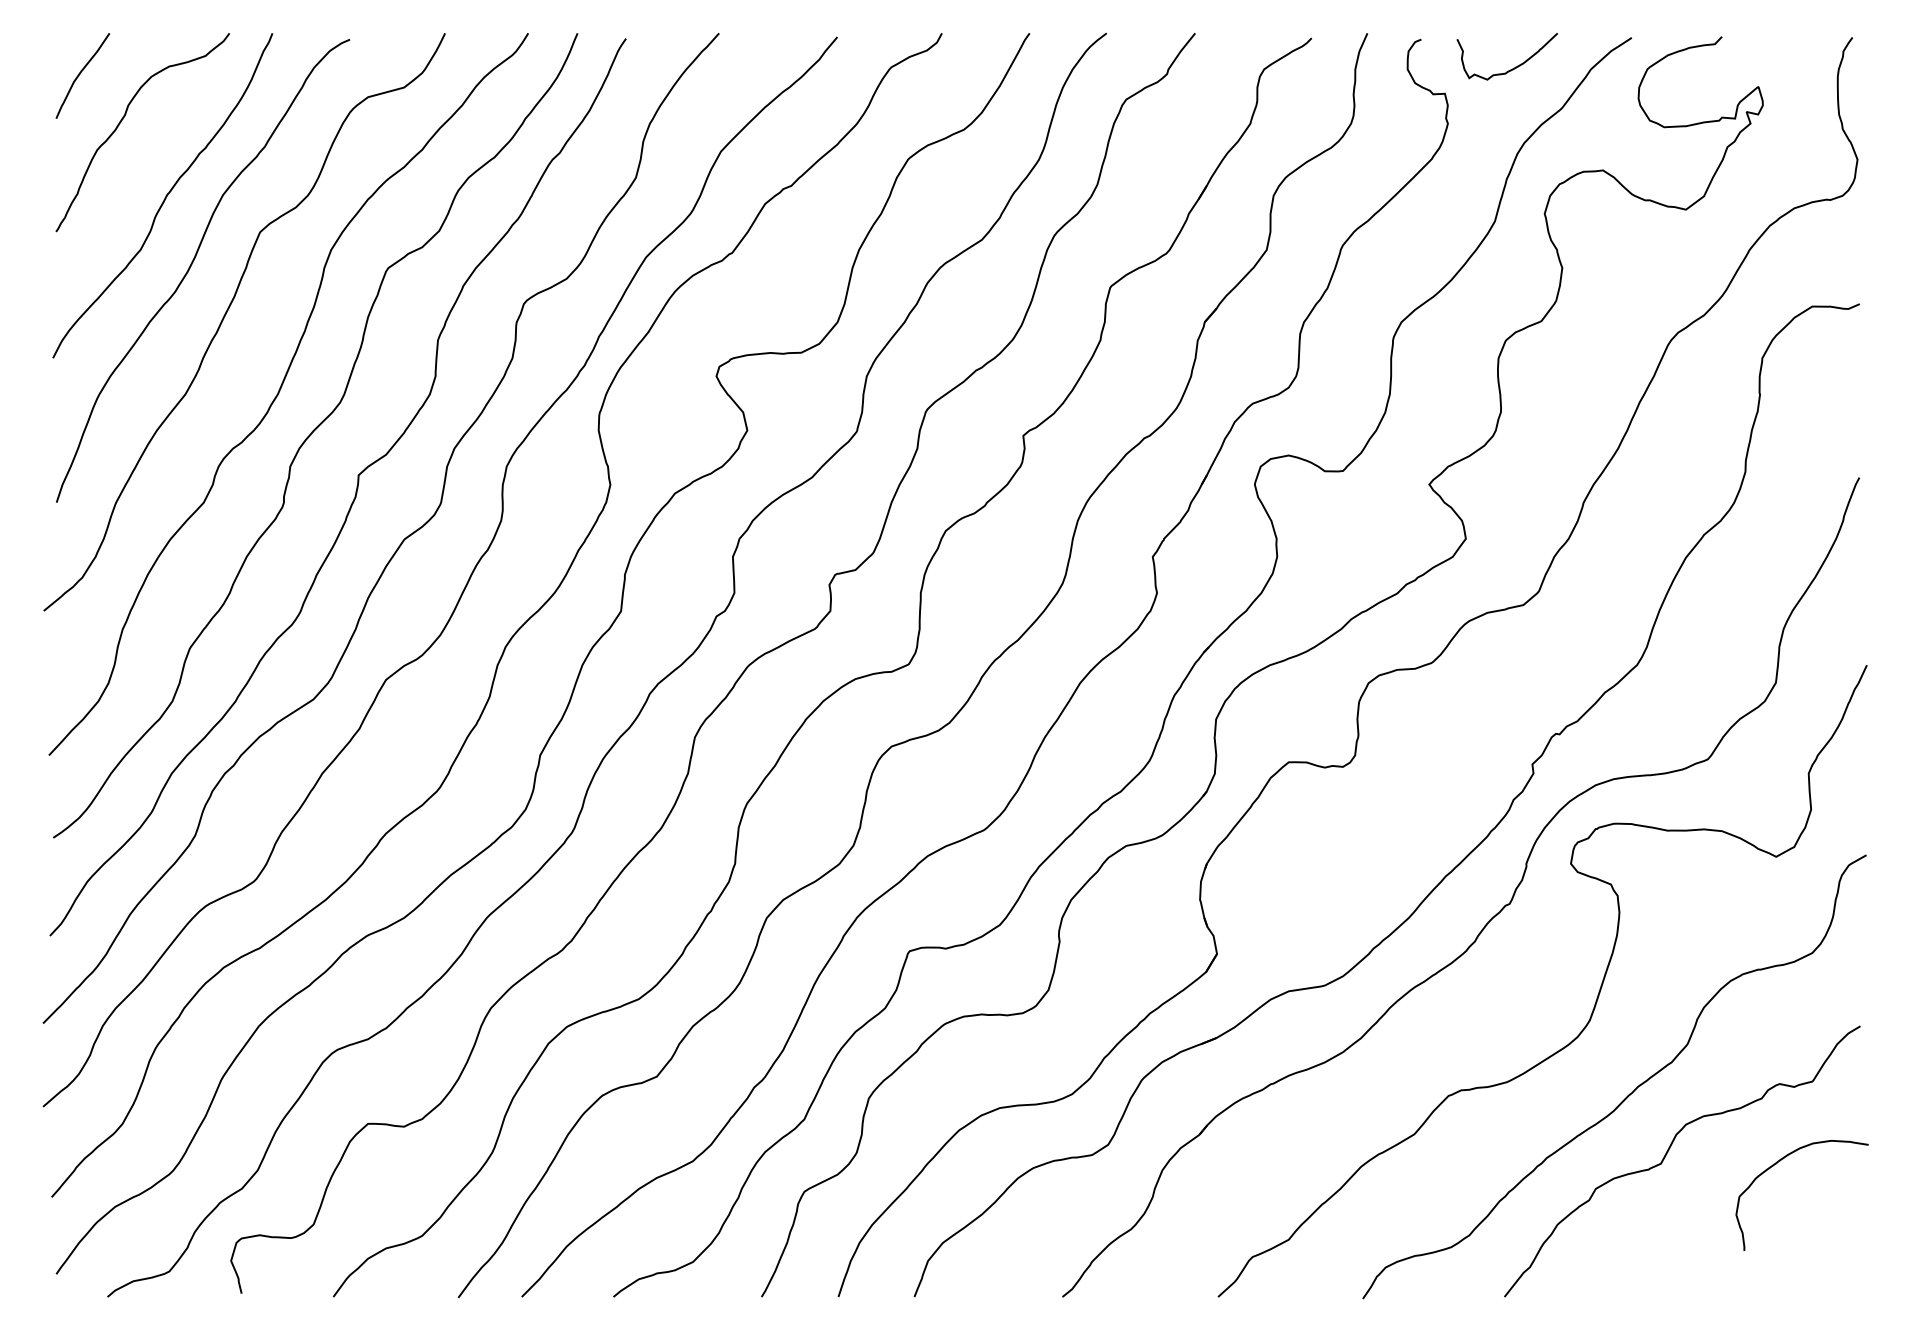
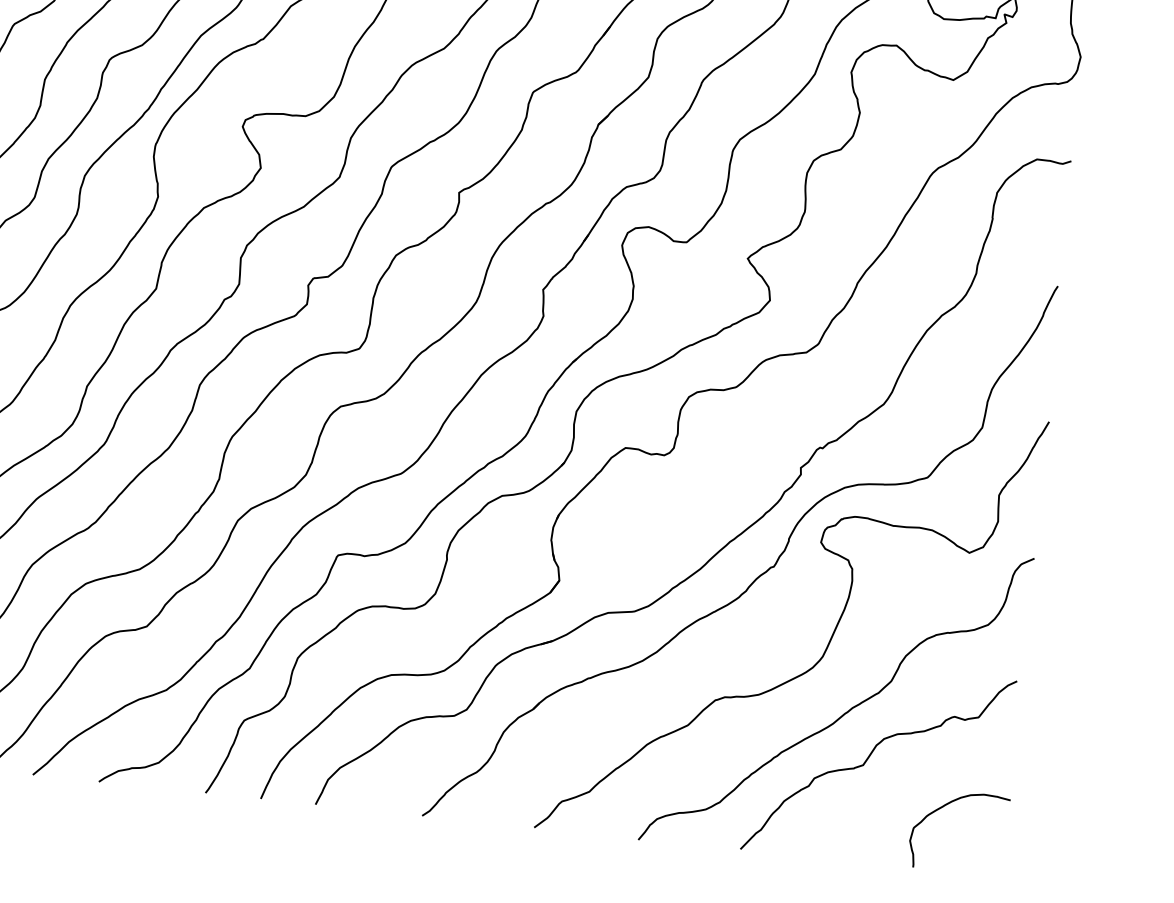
curve: (1776, 1164) -> (942, 807), moved

